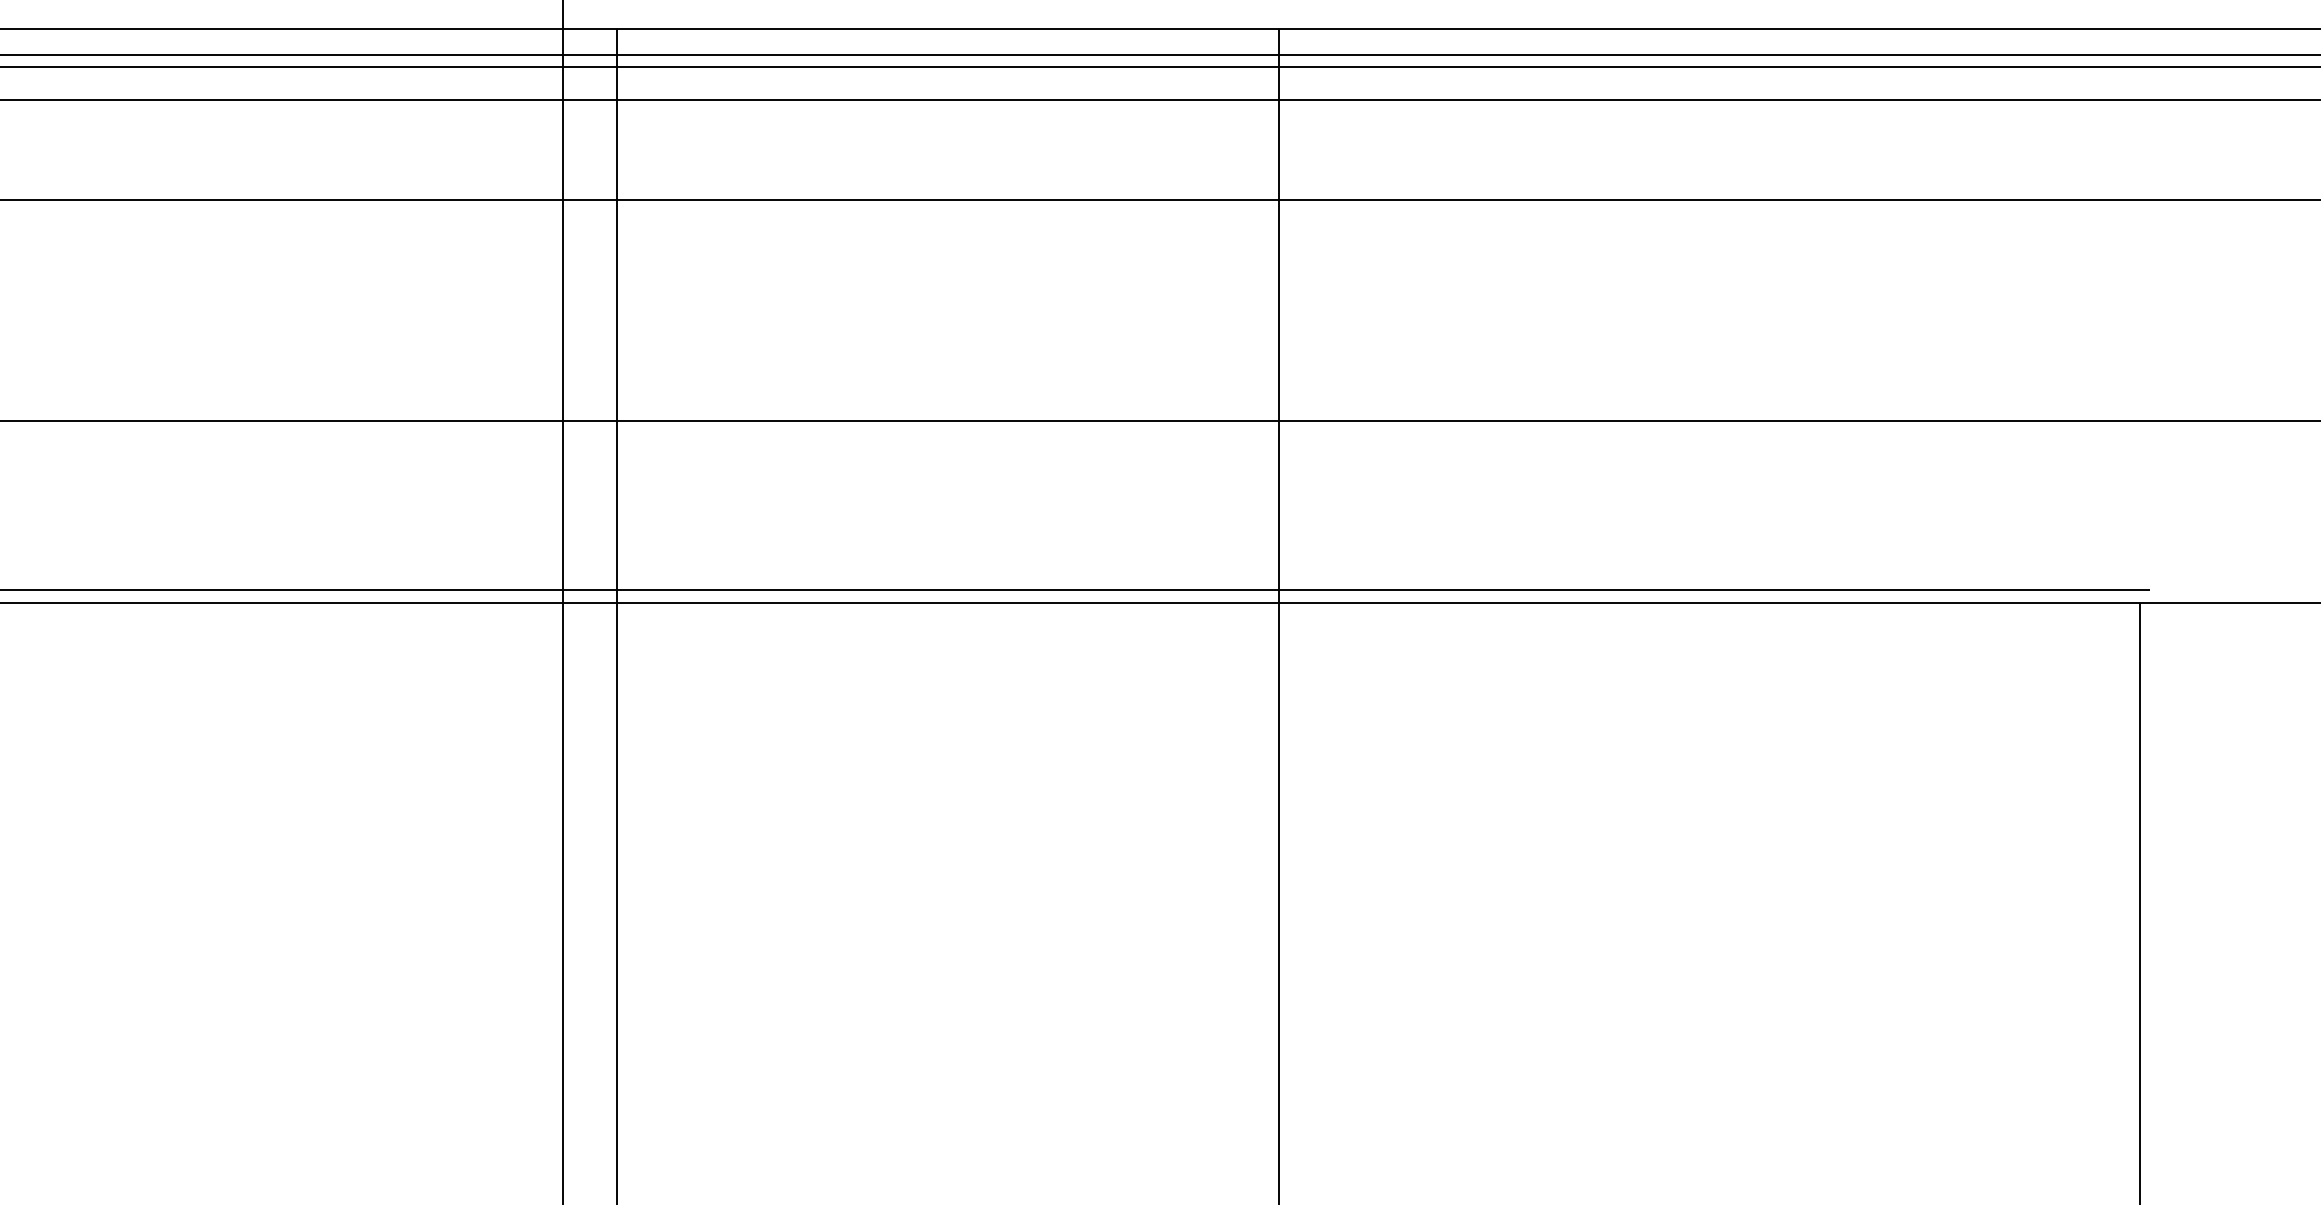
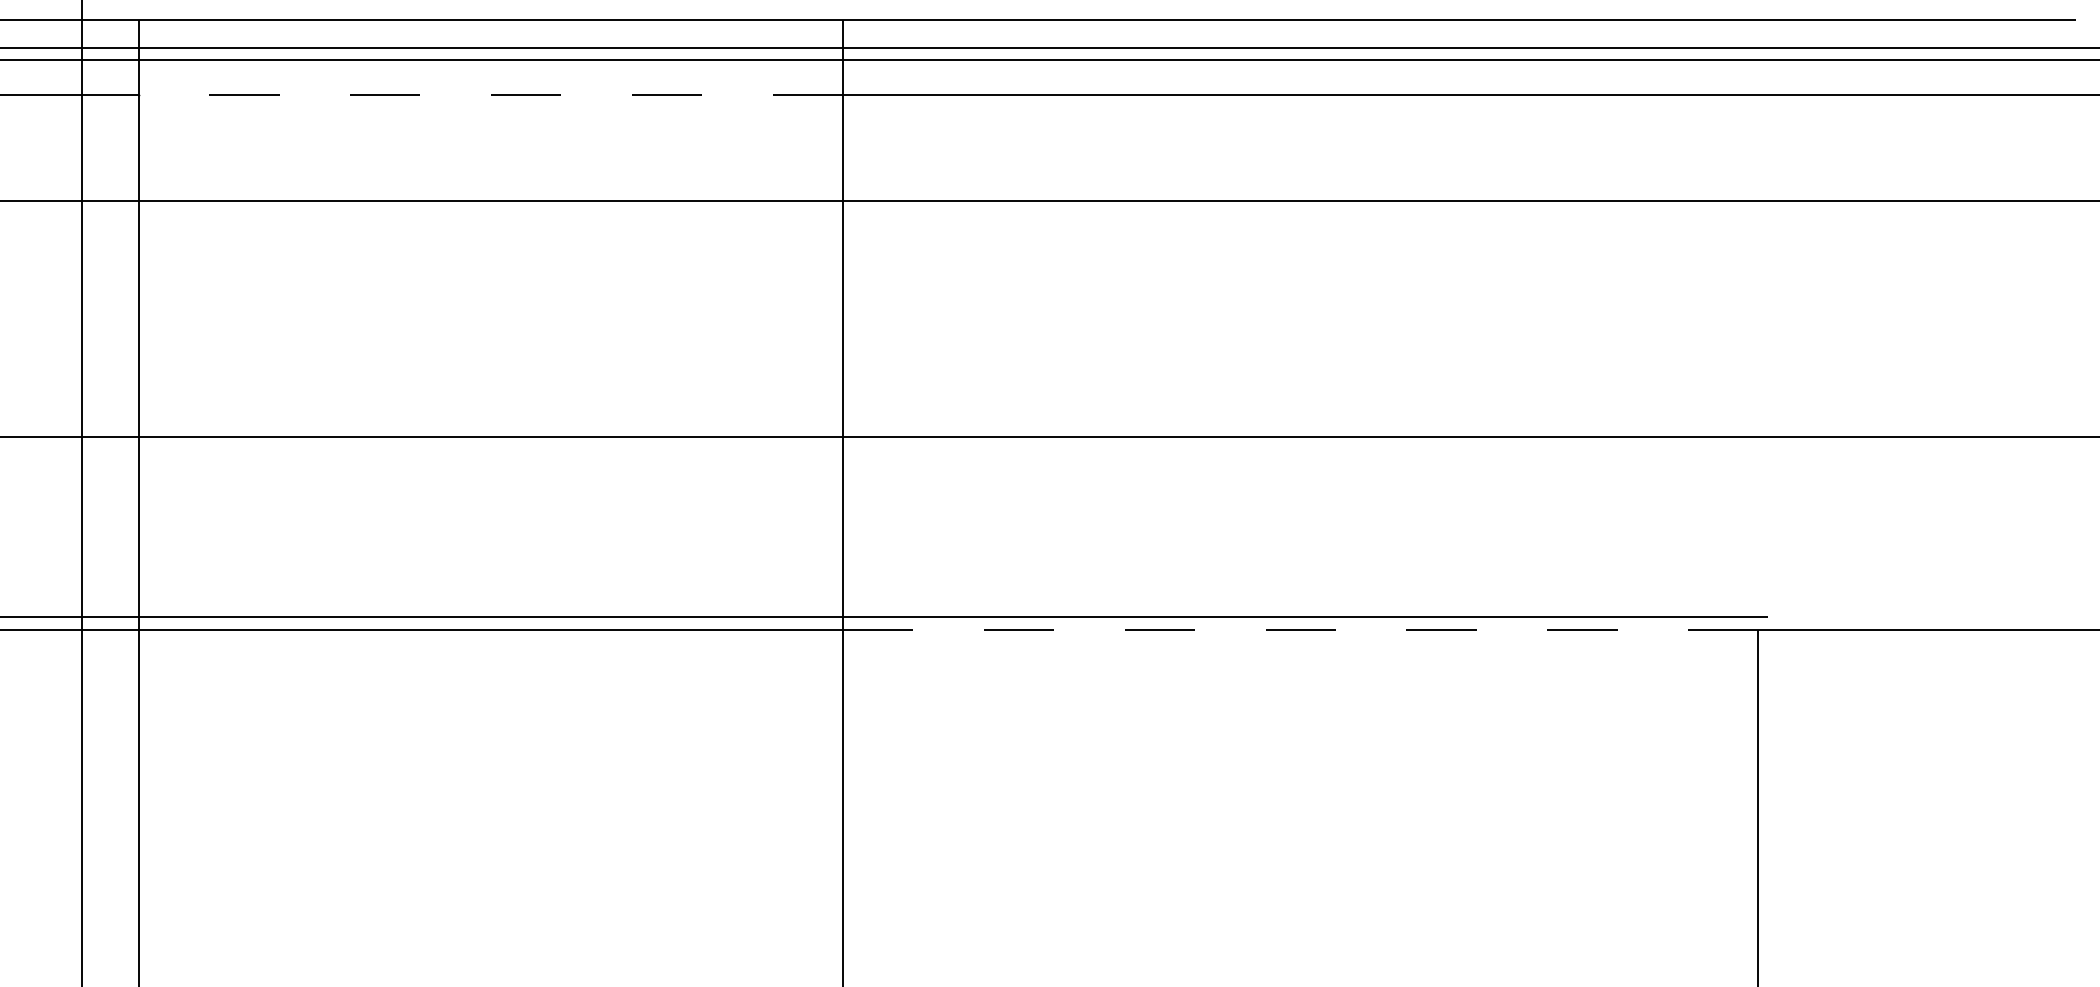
line: (947, 99) -> (490, 95), solid -> dashed
line: (1710, 603) -> (1301, 630), solid -> dashed

